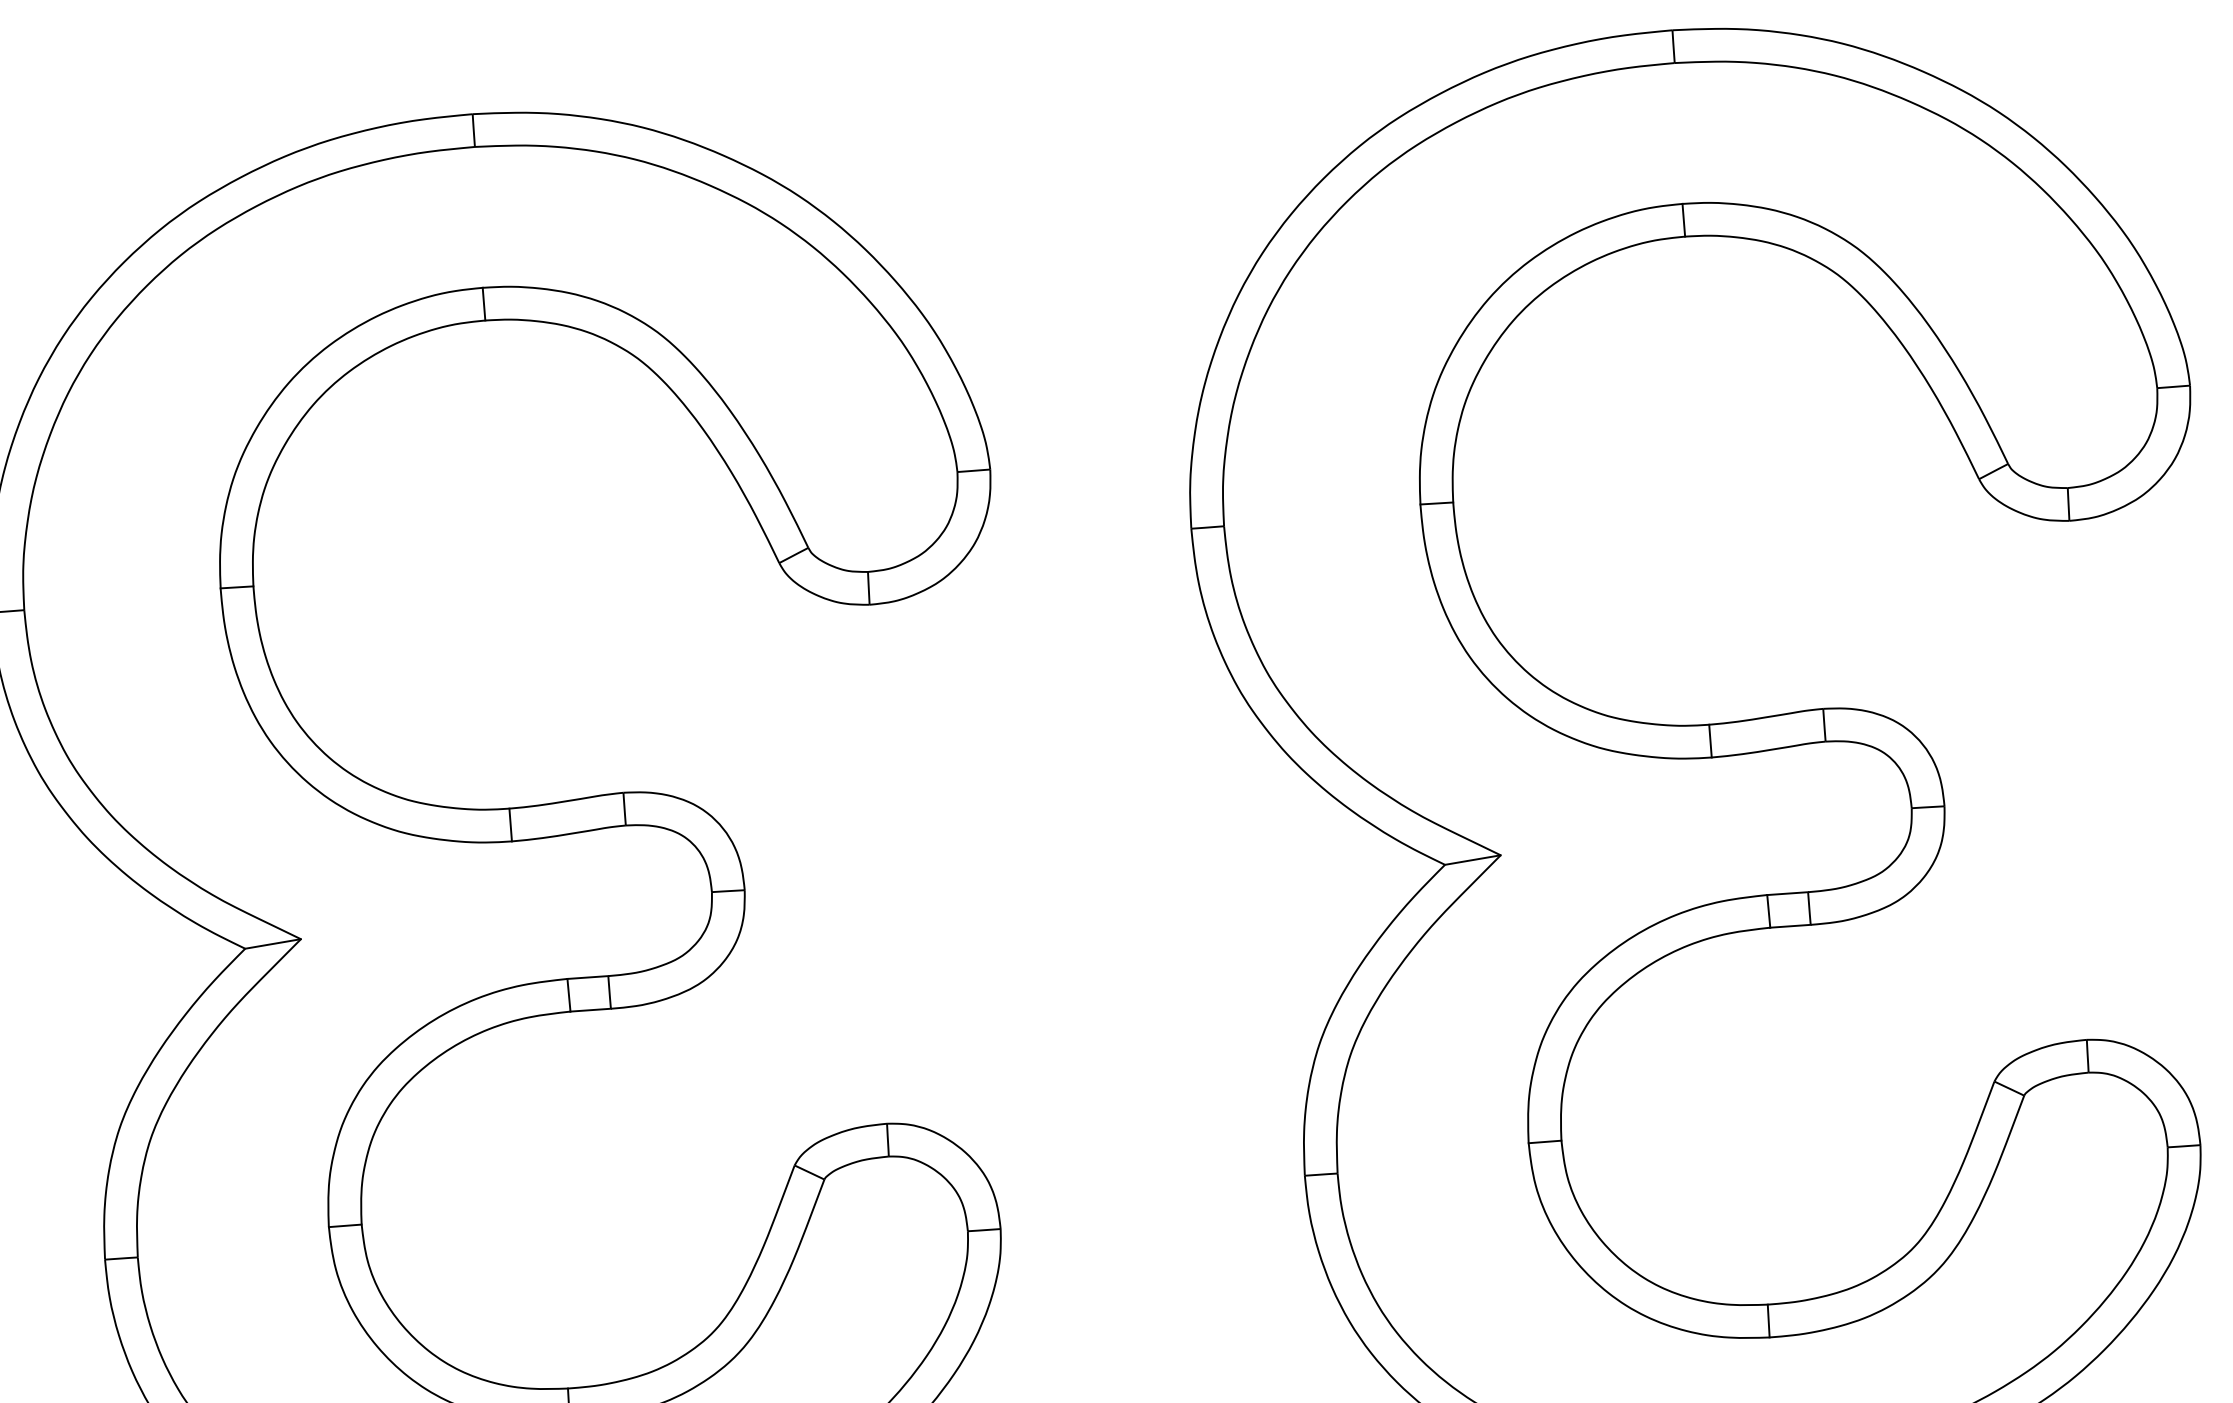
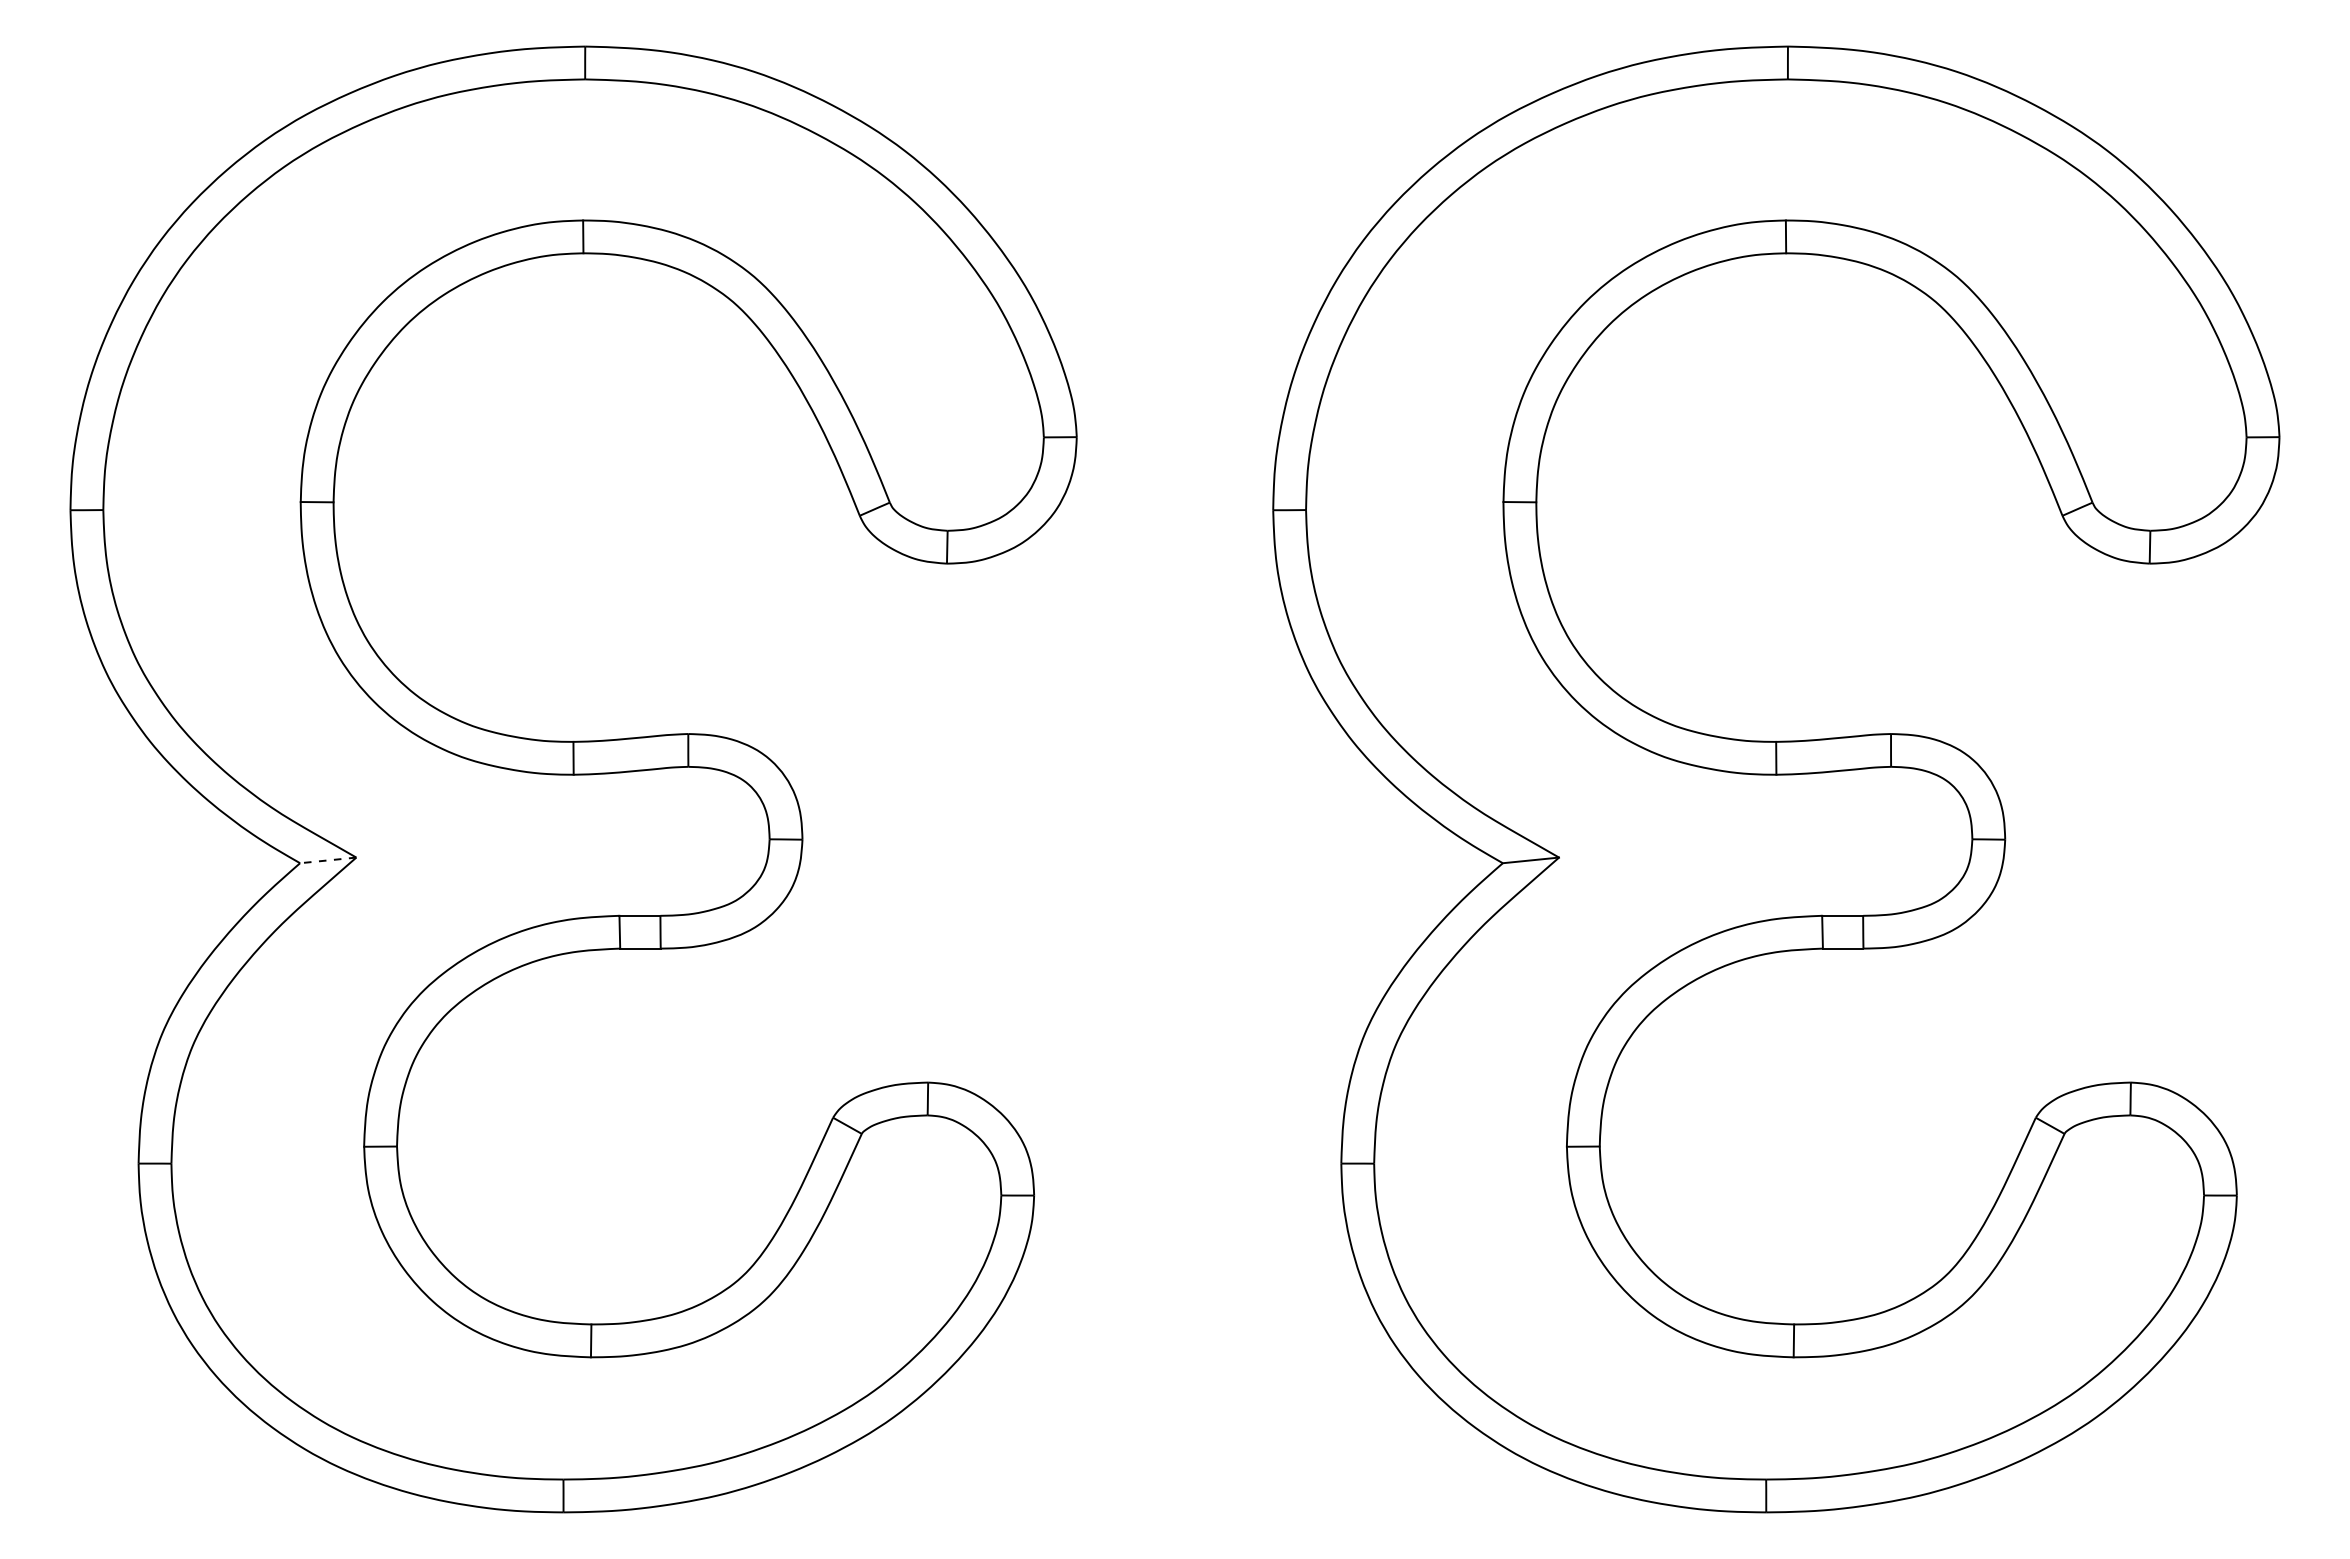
line: (272, 944) -> (327, 860), solid -> dashed

